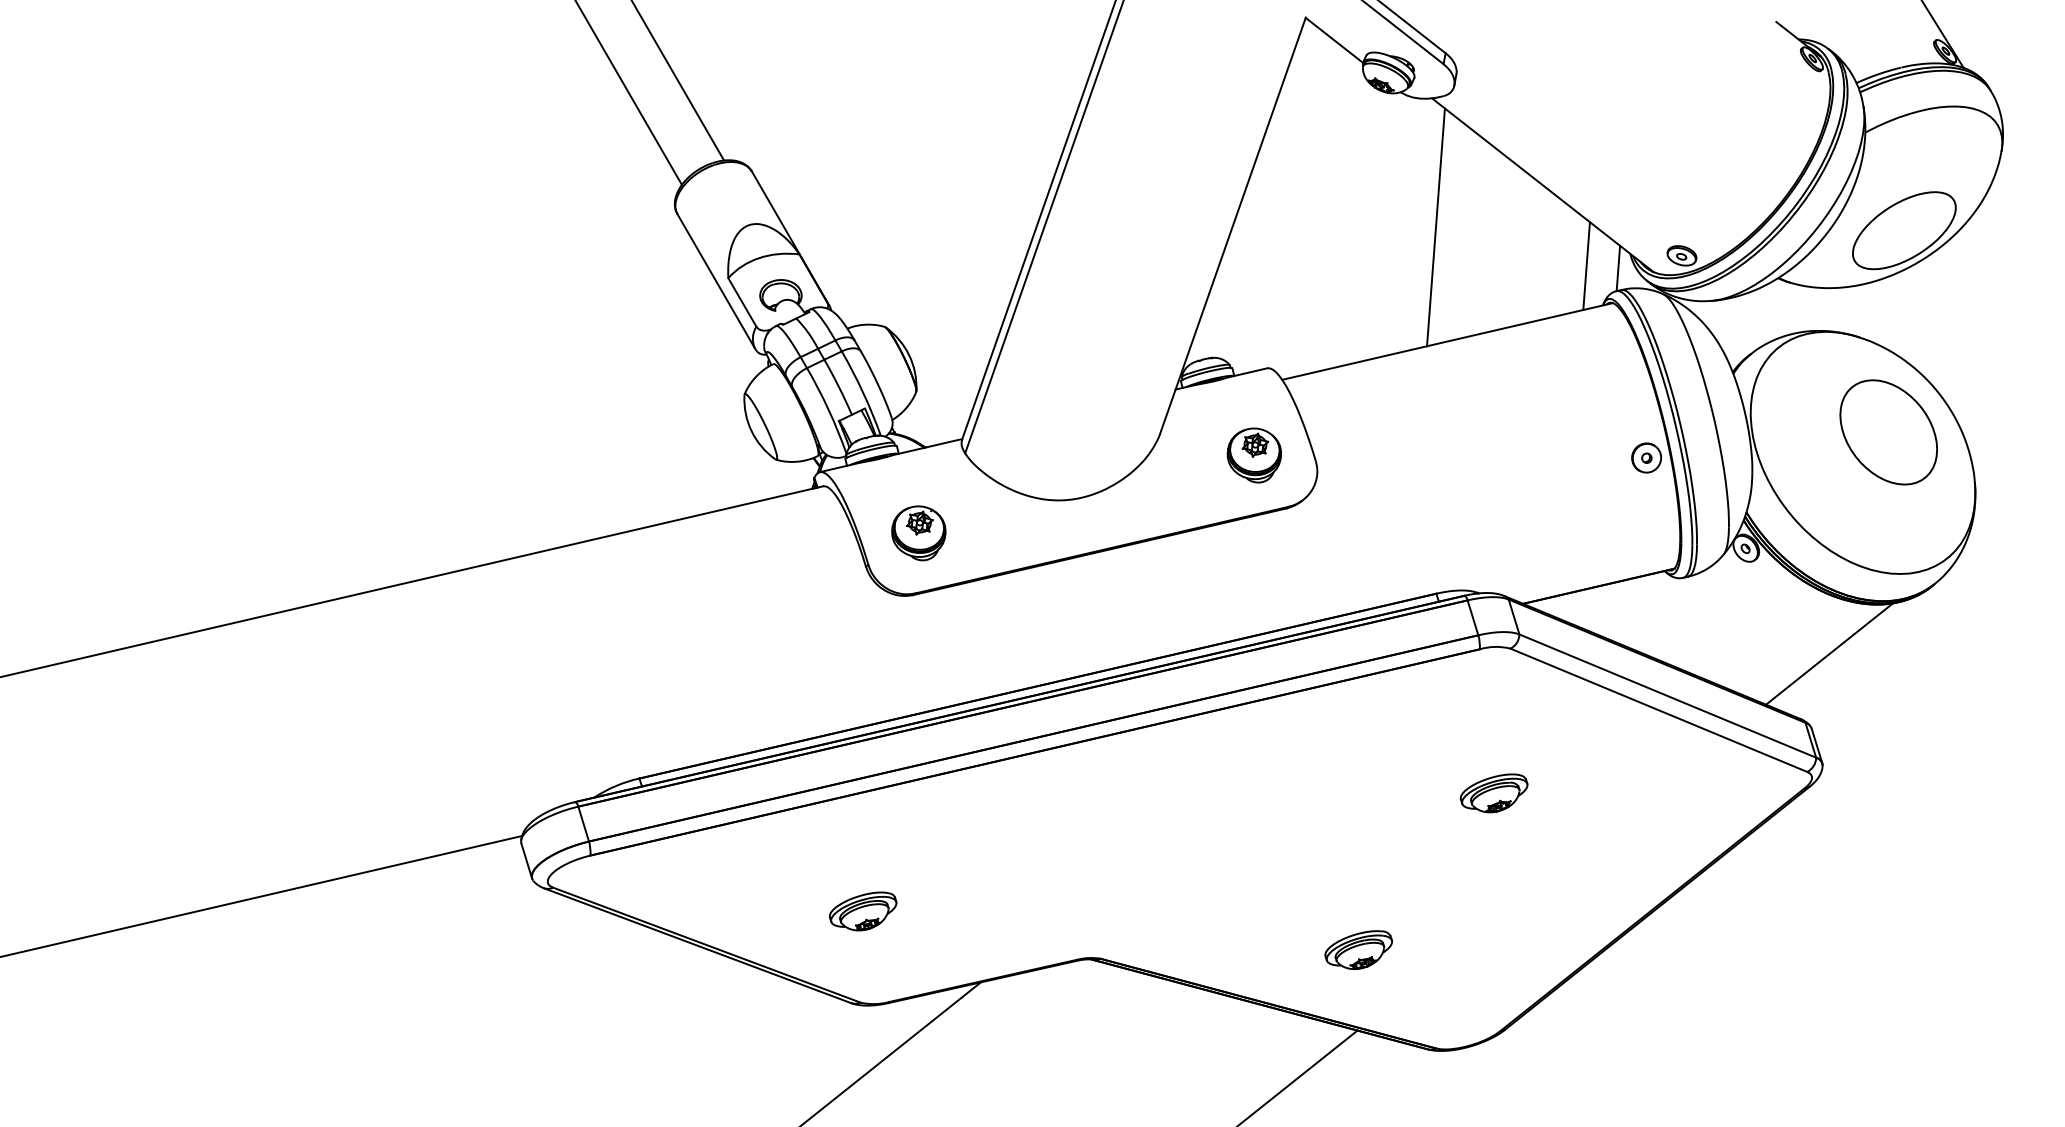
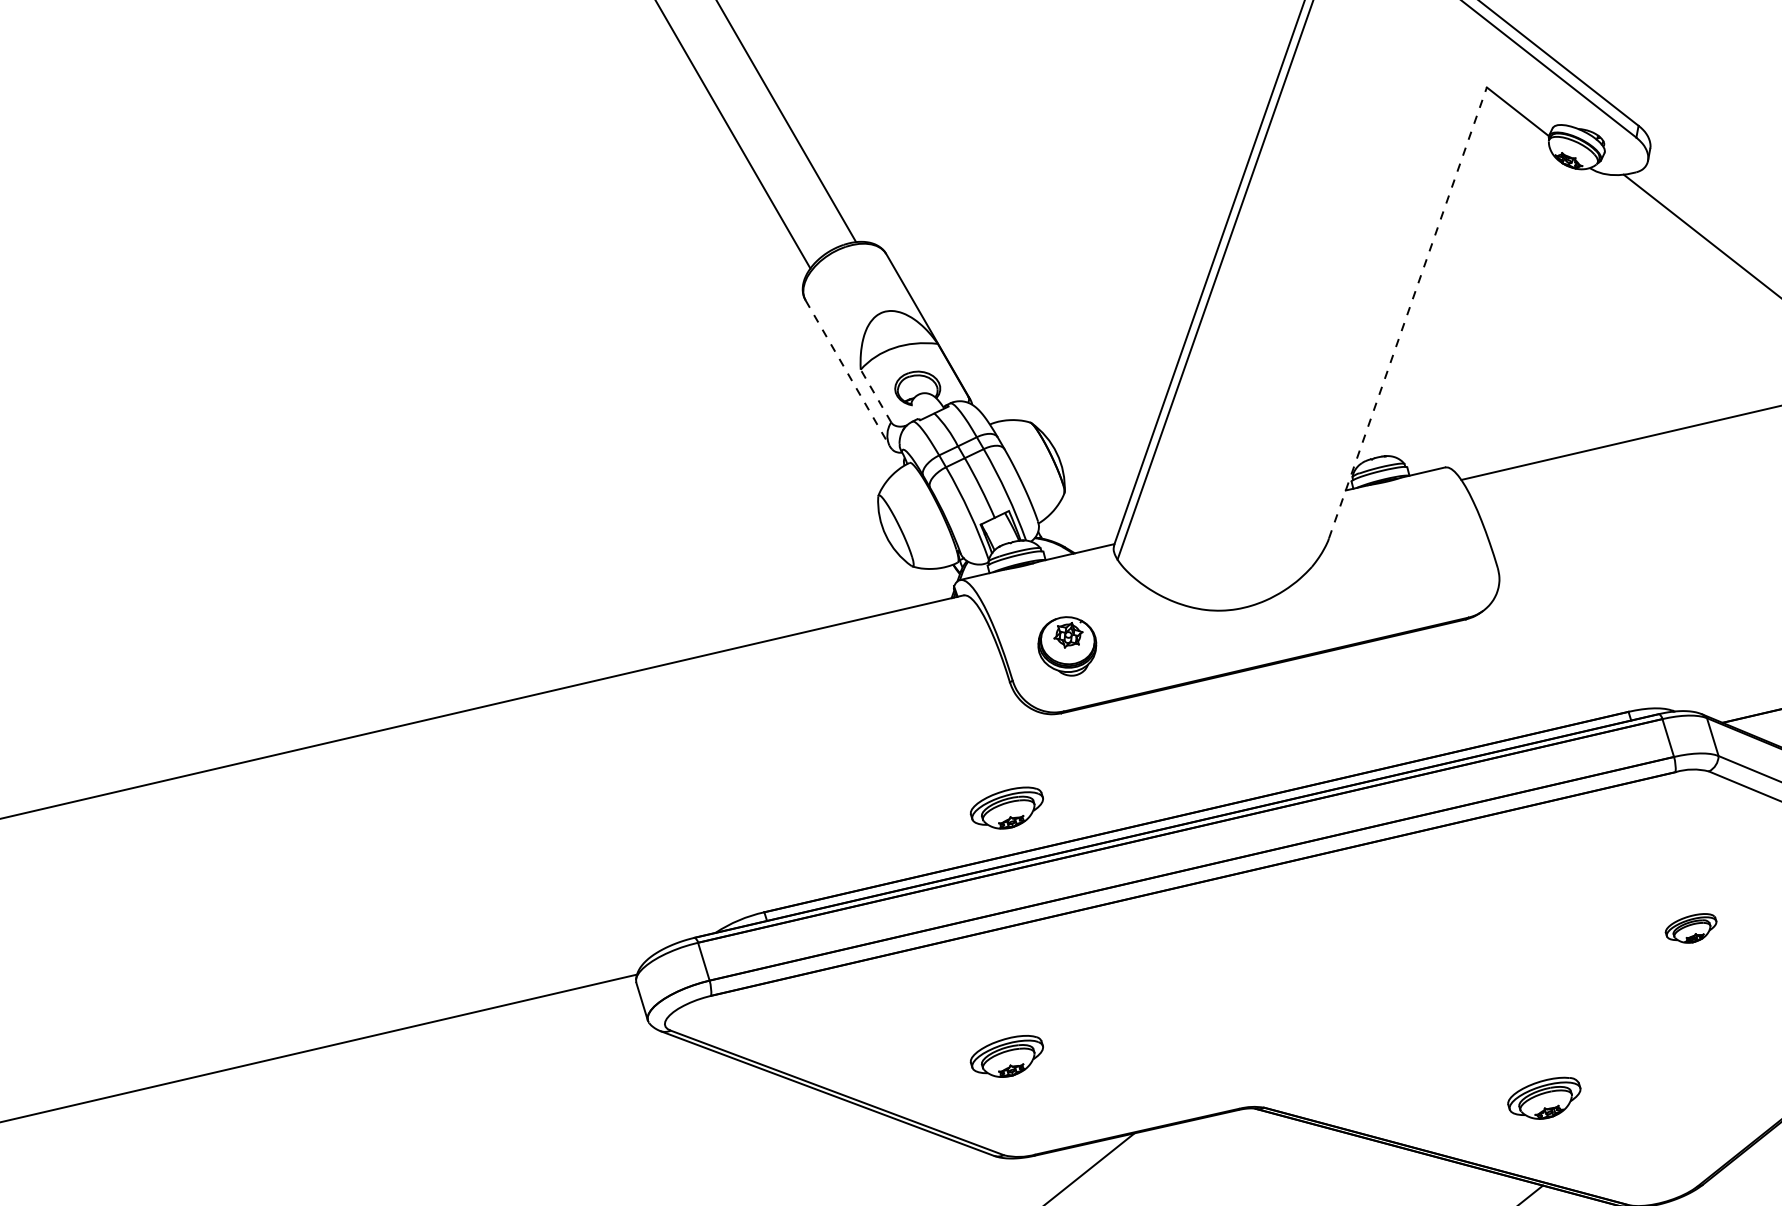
line: (1233, 225) -> (1408, 312), solid -> dashed
line: (1435, 227) -> (1627, 314), removed
line: (716, 281) -> (847, 373), solid -> dashed
line: (742, 302) -> (876, 396), solid -> dashed
part: (1253, 455) -> (1430, 561), removed
part: (863, 682) -> (1007, 808), added
part: (1493, 793) -> (1690, 928), size x0.7

